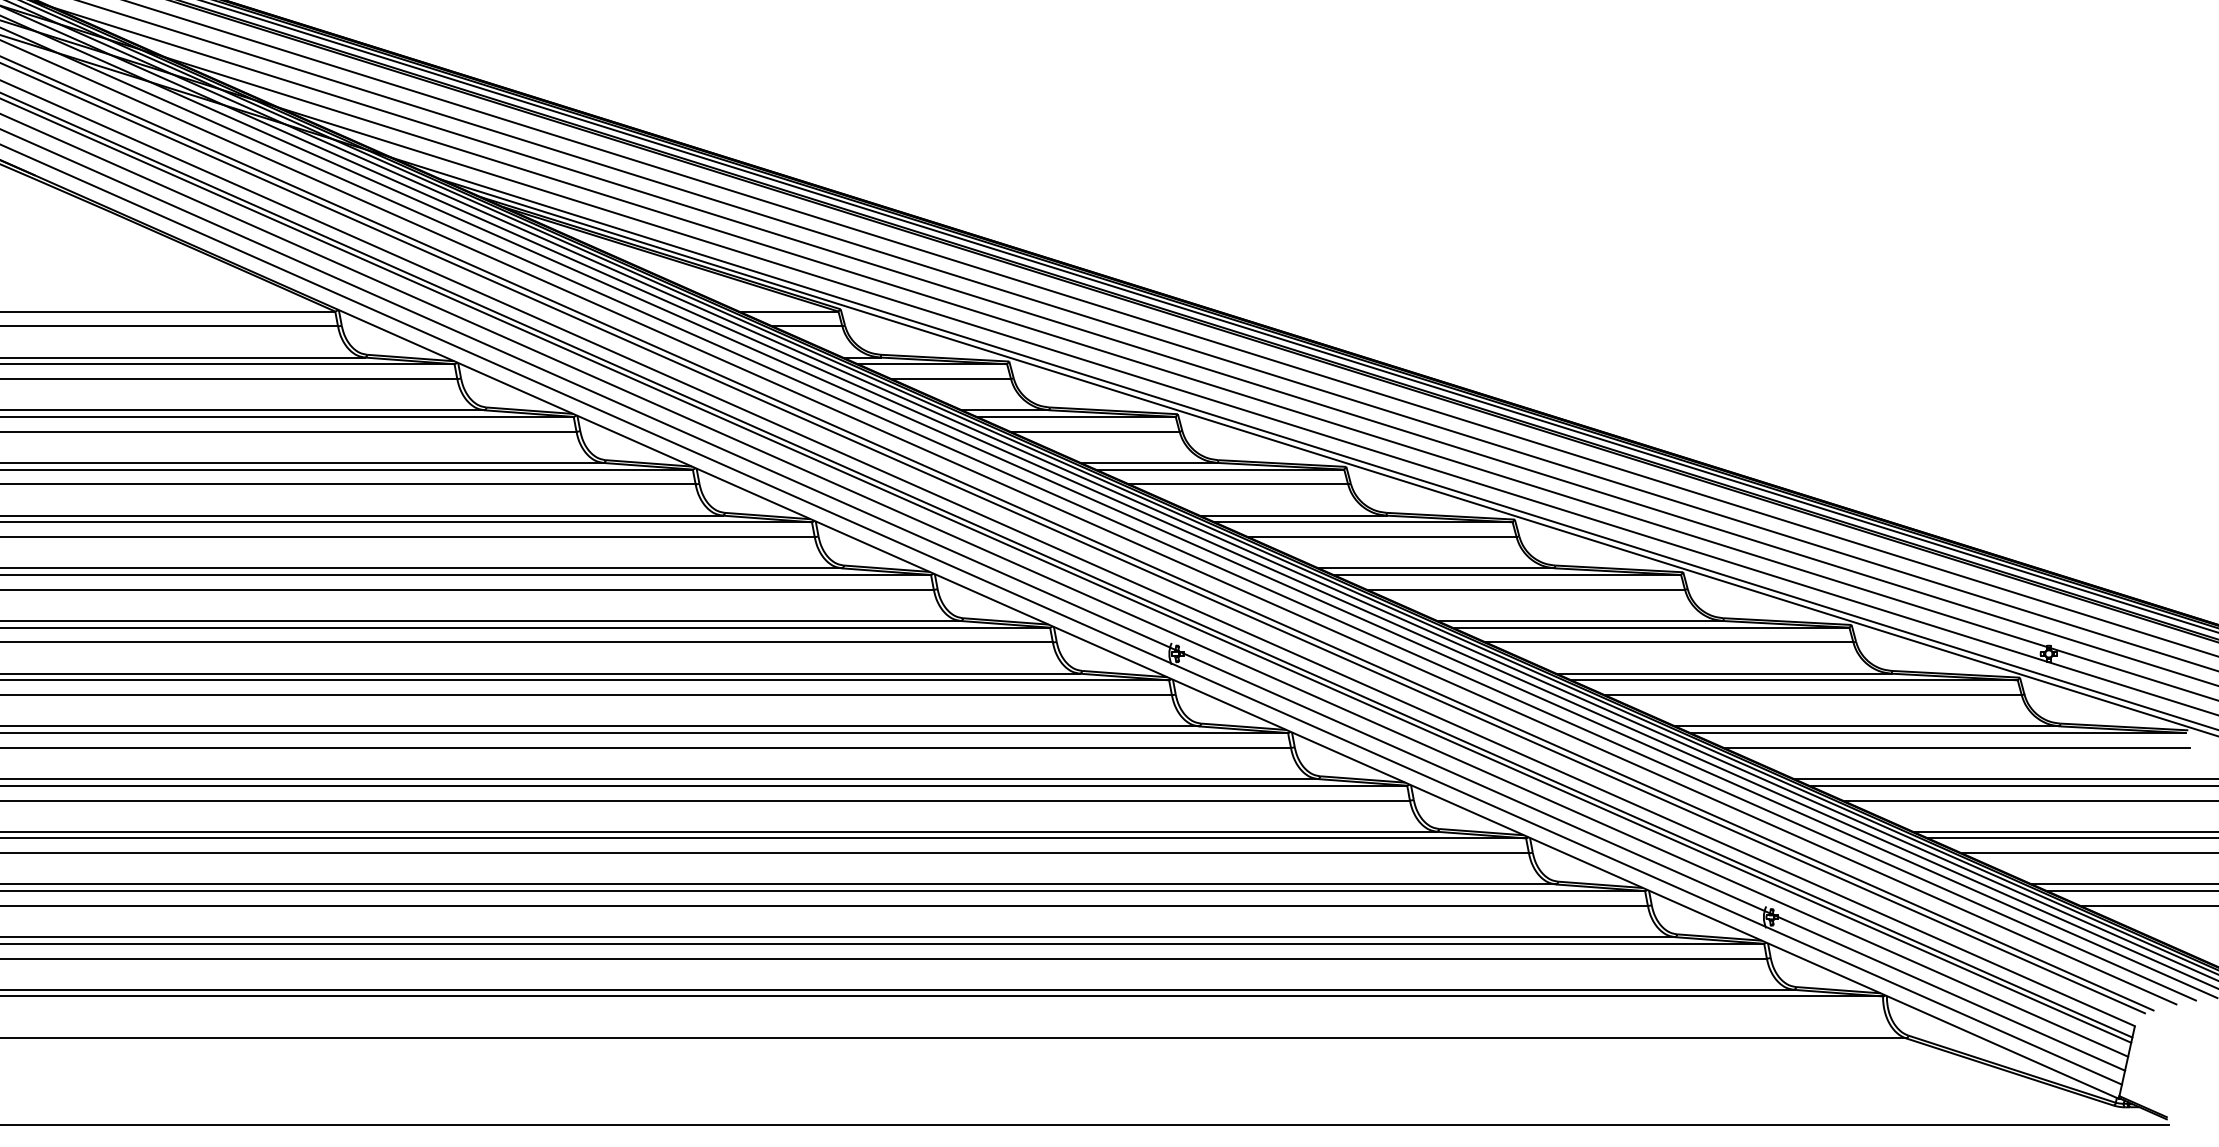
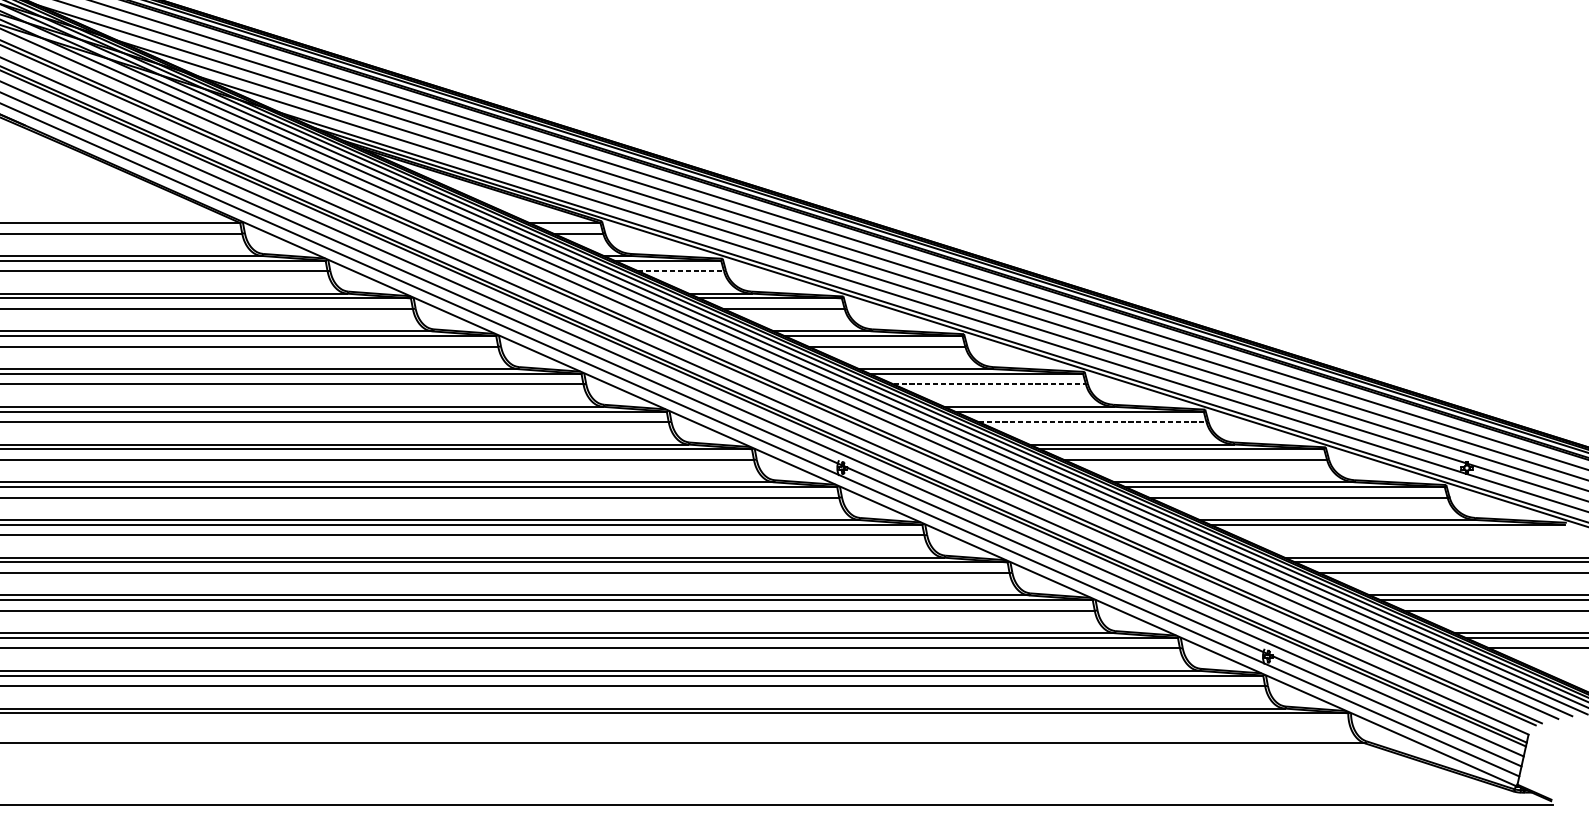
line: (951, 379) -> (681, 271), solid -> dashed
line: (1382, 537) -> (989, 384), solid -> dashed
line: (1526, 589) -> (1093, 421), solid -> dashed
line: (1956, 747) -> (1400, 535), removed

